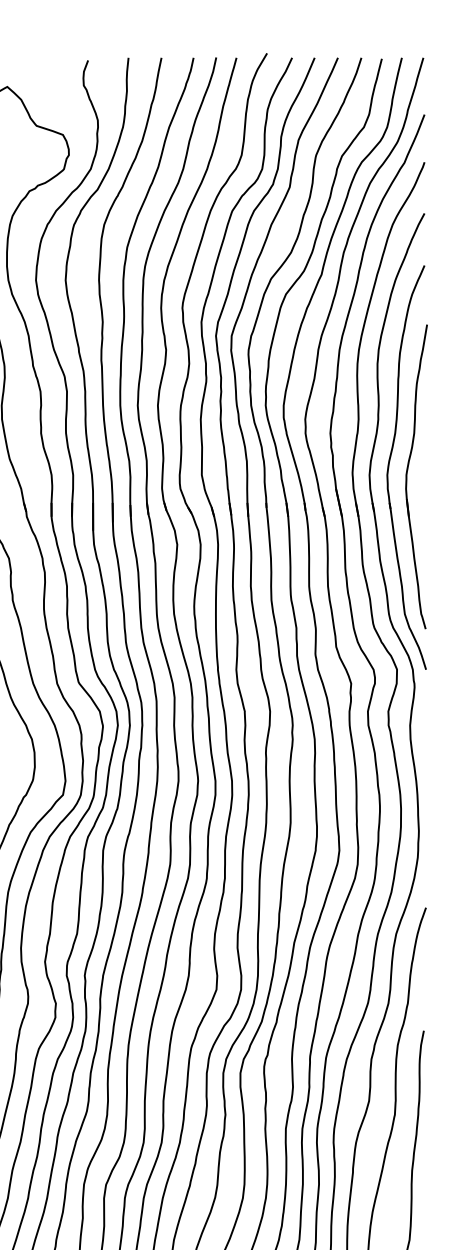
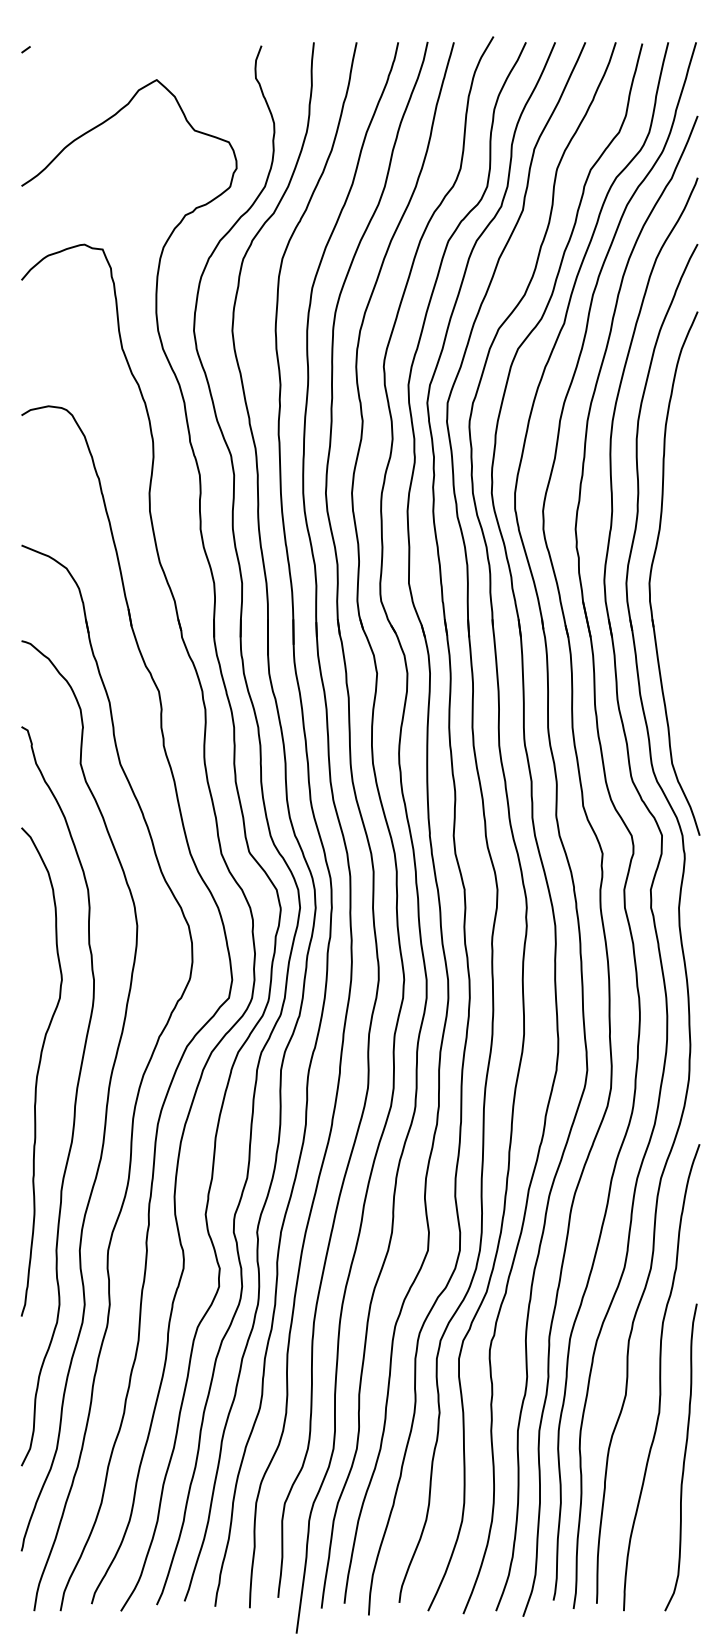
part: (407, 476) -> (675, 585), removed

